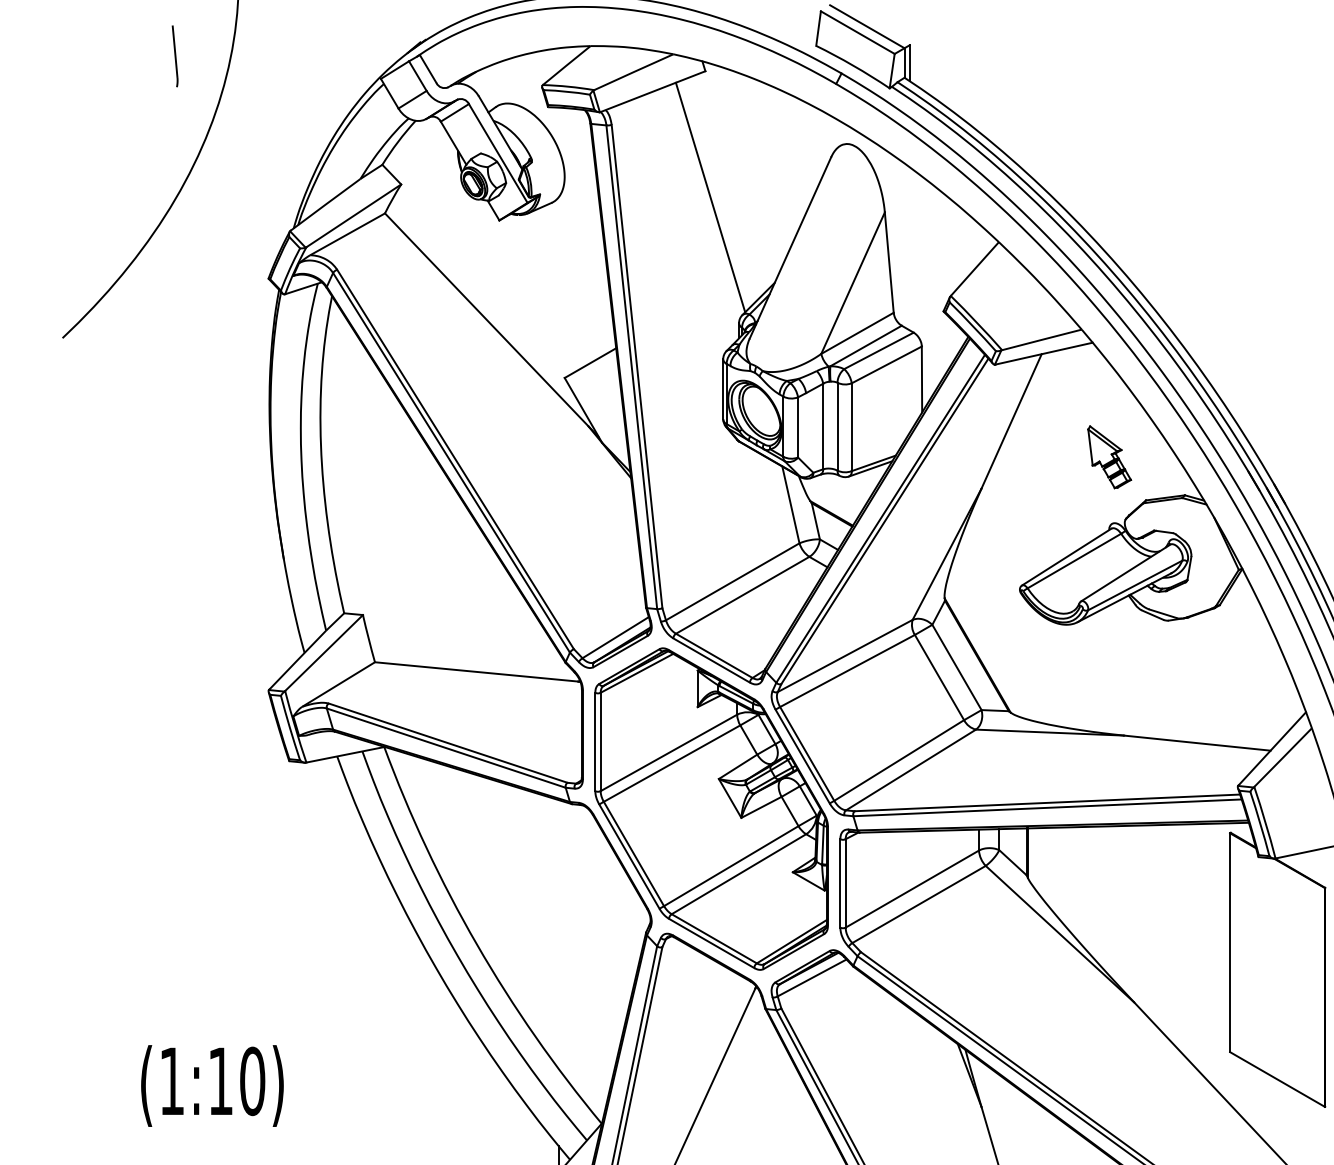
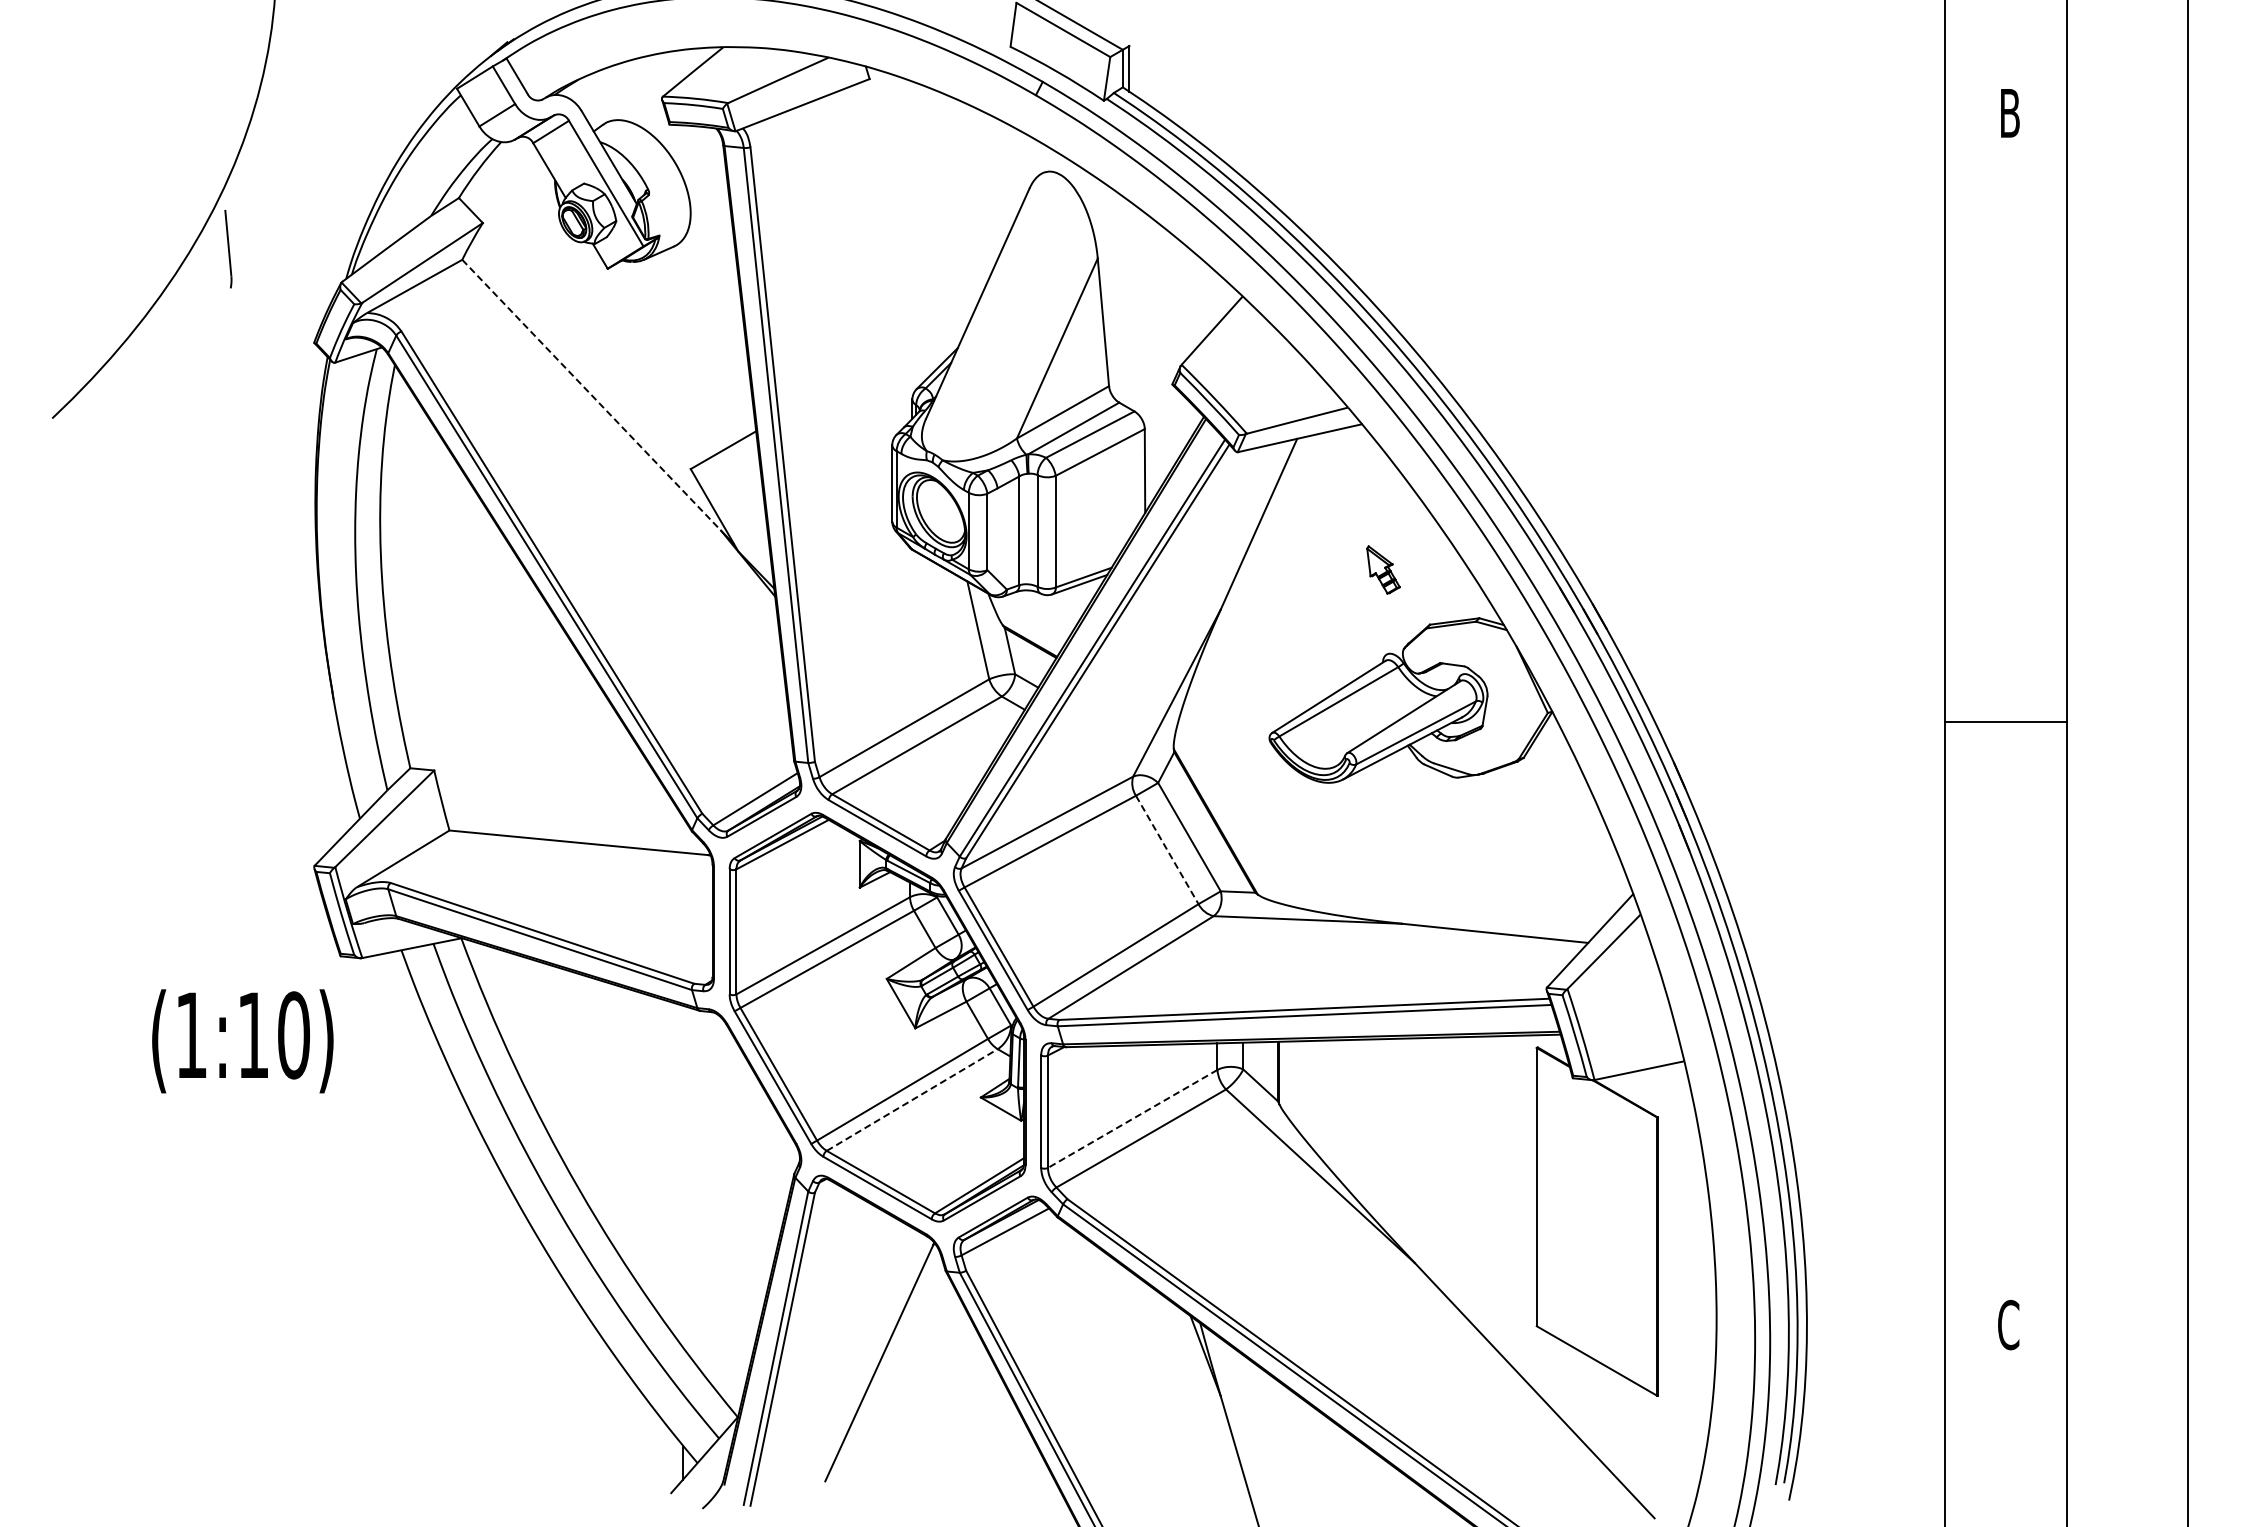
line: (175, 56) -> (228, 249), moved
line: (710, 197) -> (876, 239), removed
line: (487, 320) -> (592, 395), solid -> dashed
part: (1109, 456) -> (1383, 569), size x0.6
line: (939, 677) -> (1167, 849), solid -> dashed
line: (739, 873) -> (912, 1099), solid -> dashed
line: (912, 888) -> (1132, 1118), solid -> dashed
text: (212, 1086) -> (242, 1041), moved

